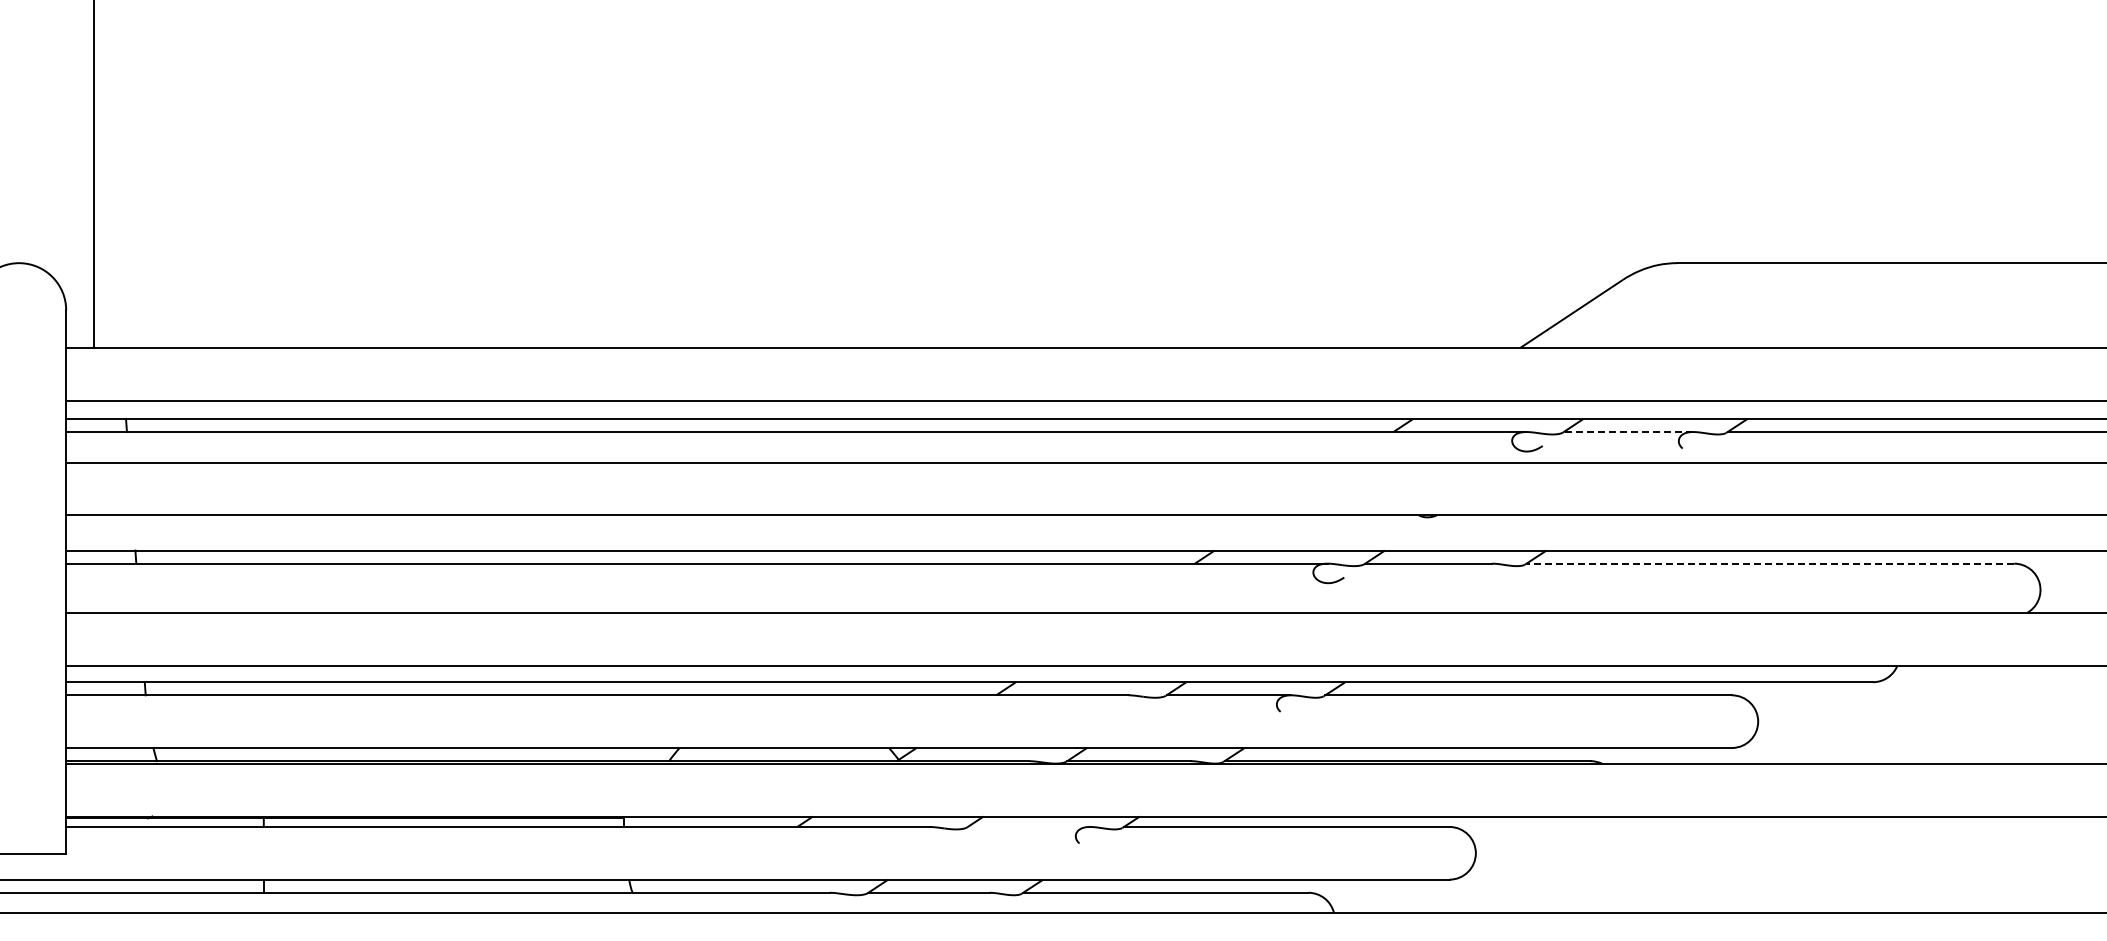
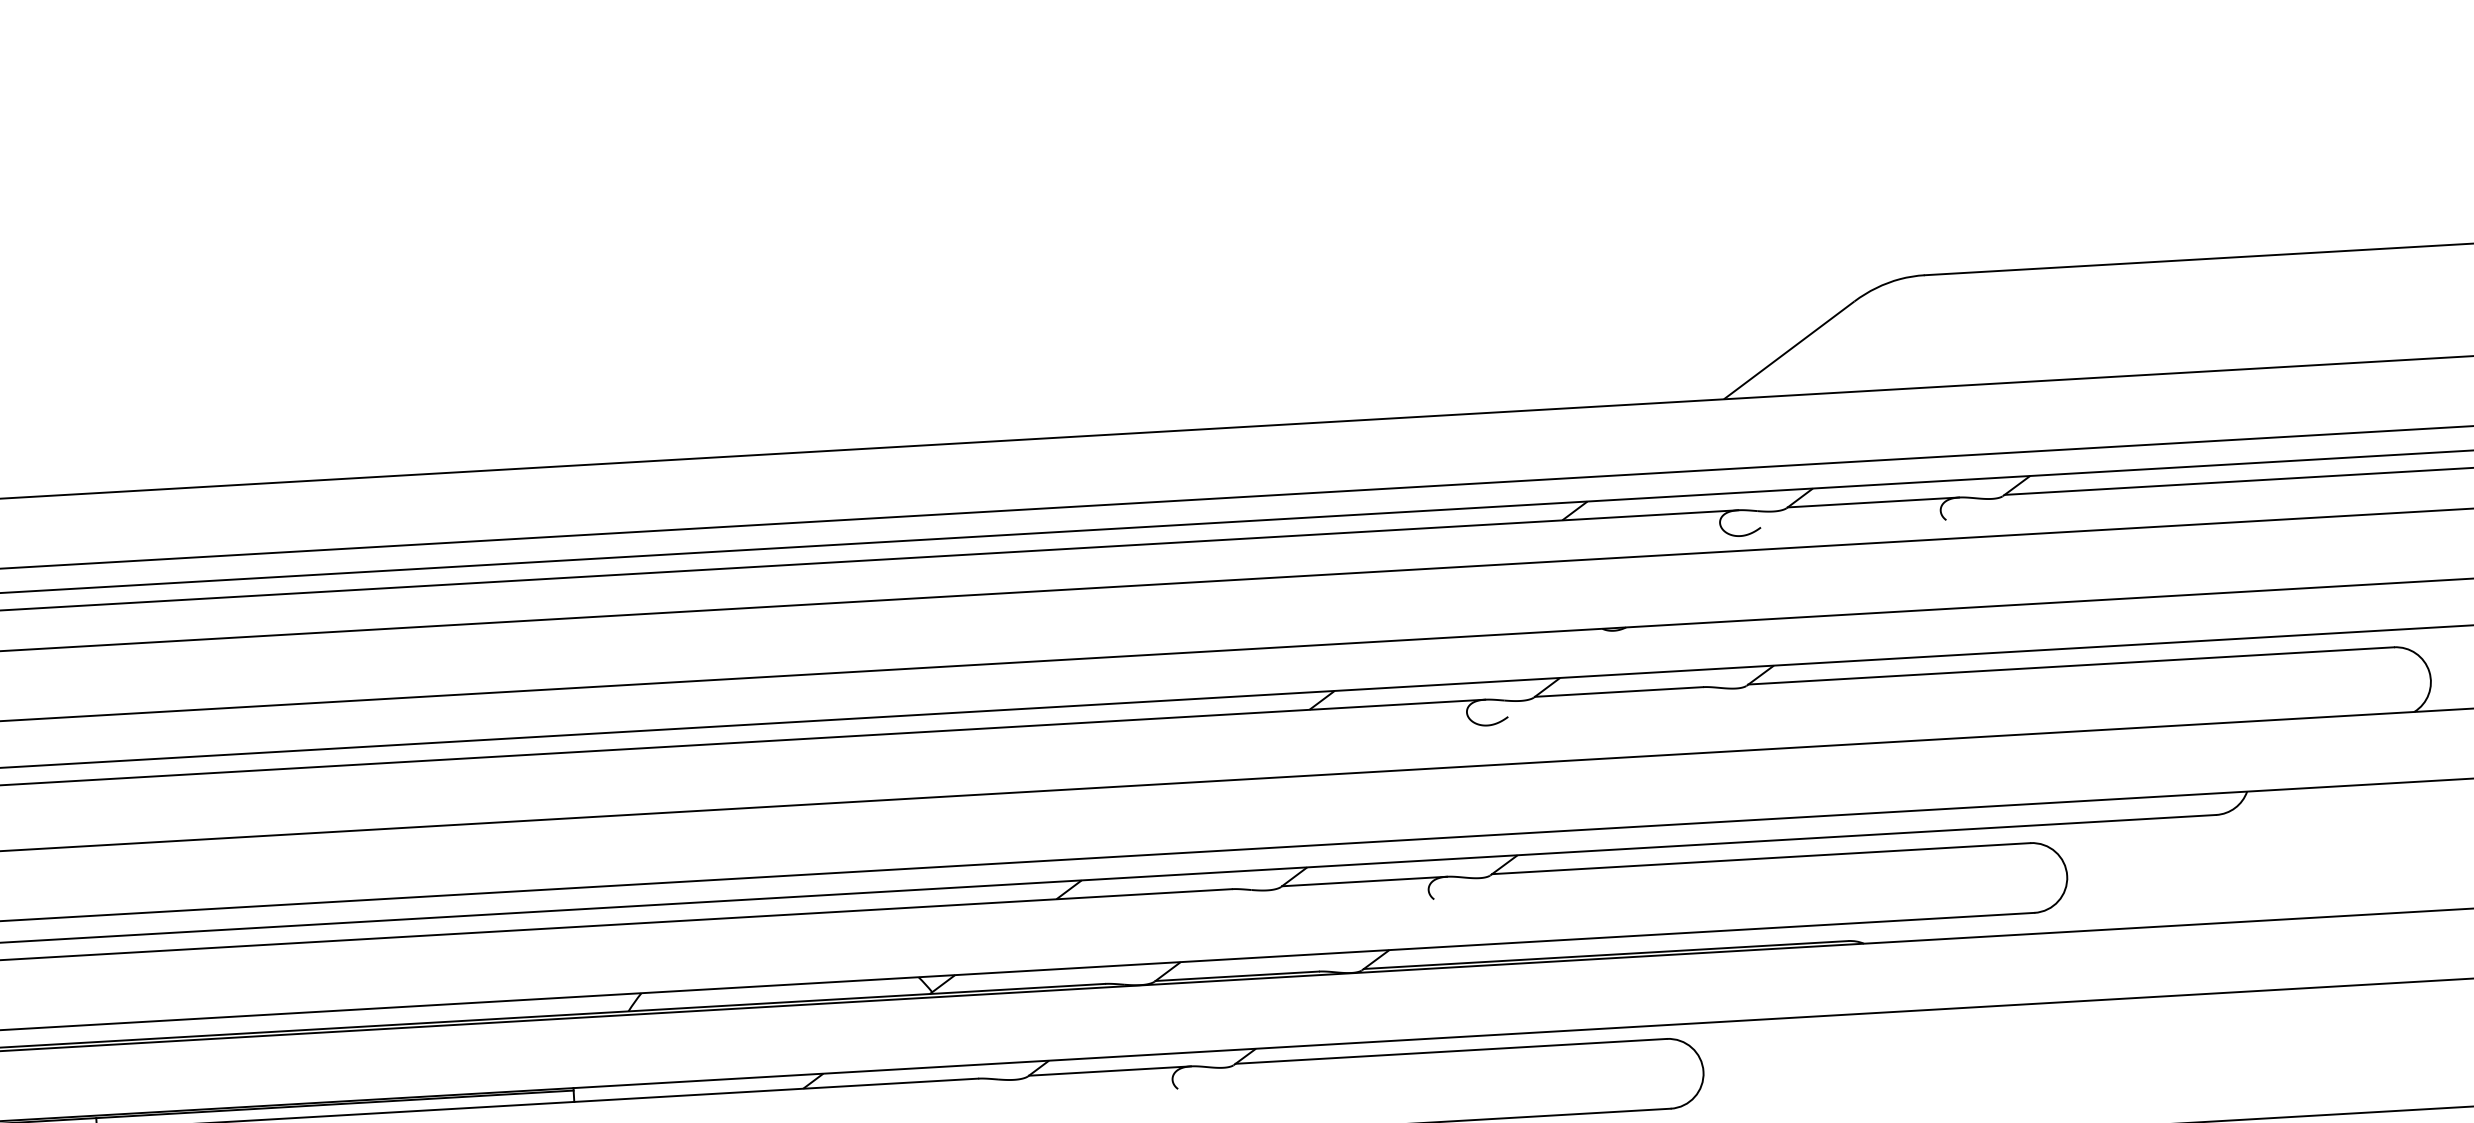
line: (1628, 432) -> (1873, 503), dashed -> solid
line: (1770, 563) -> (2071, 665), dashed -> solid
line: (1028, 826) -> (1109, 1070), added

